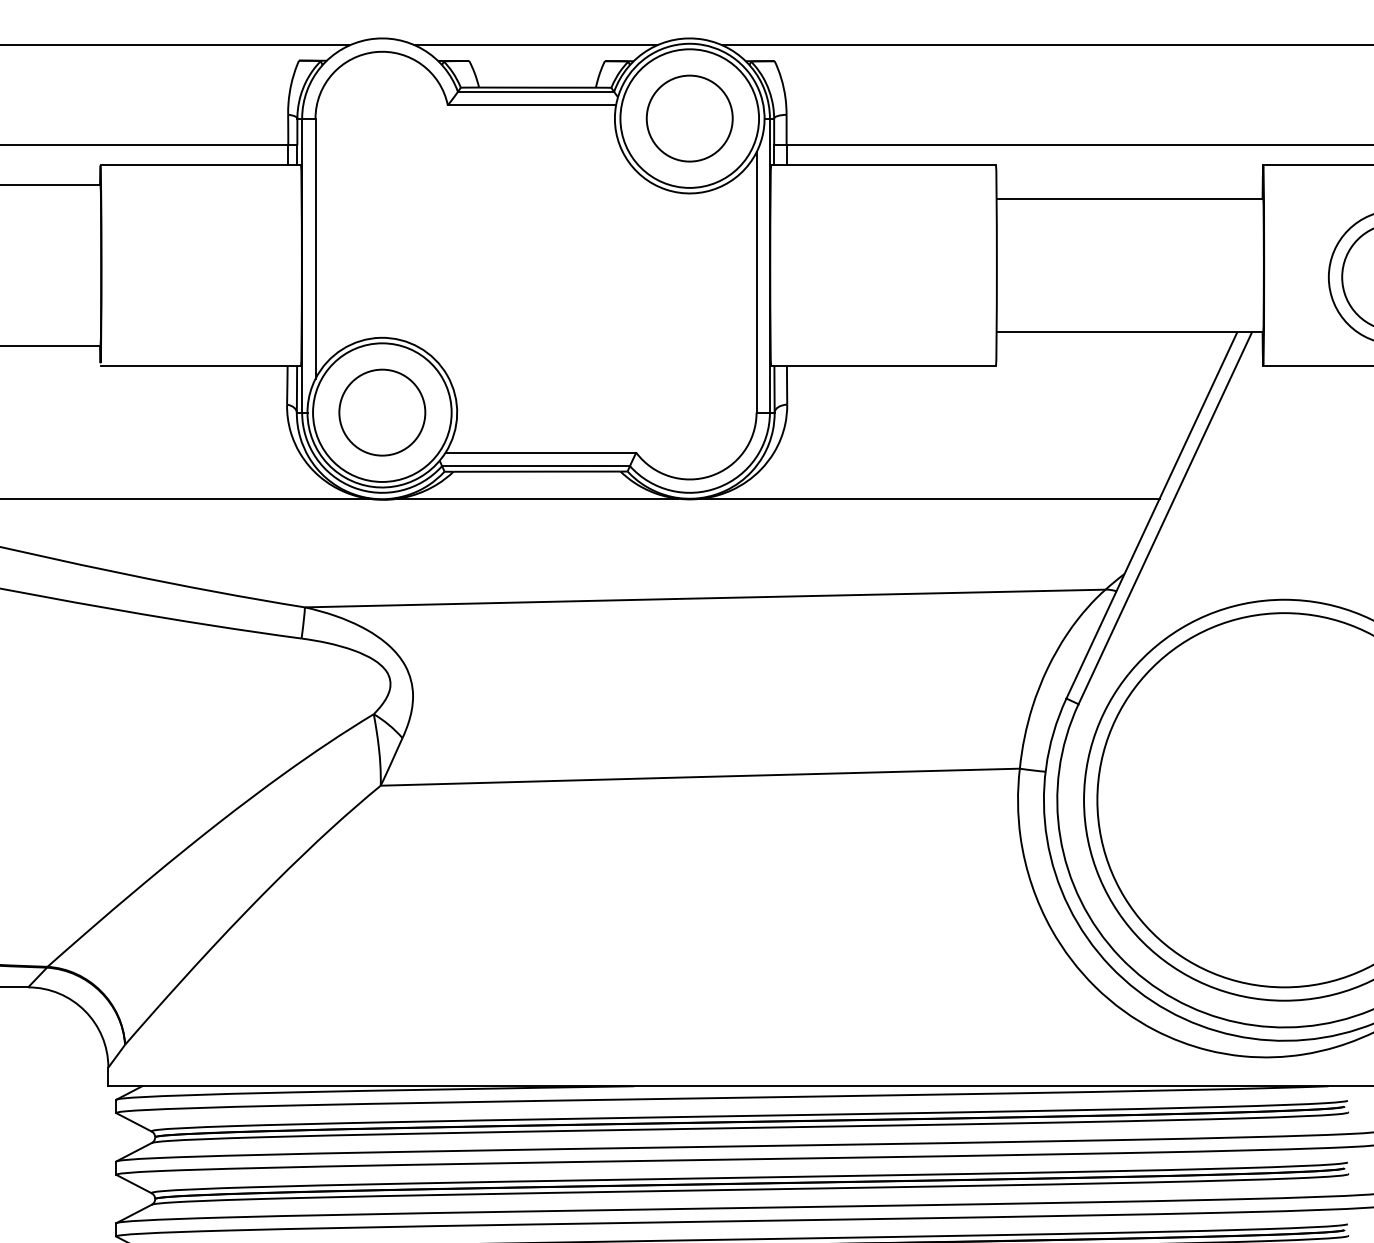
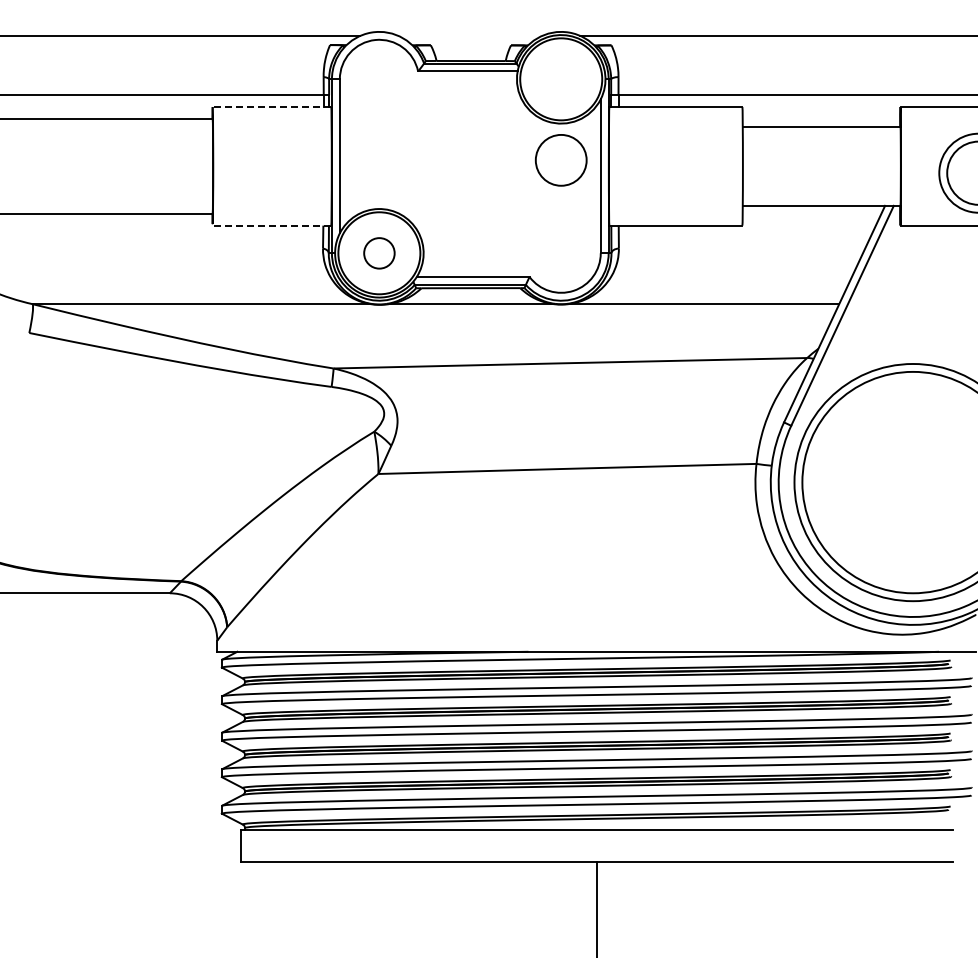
line: (536, 44) -> (470, 35), removed
circle: (688, 118) -> (560, 160), moved
line: (199, 166) -> (271, 107), solid -> dashed
line: (199, 365) -> (271, 225), solid -> dashed
circle: (382, 412) -> (379, 253), size x0.6

